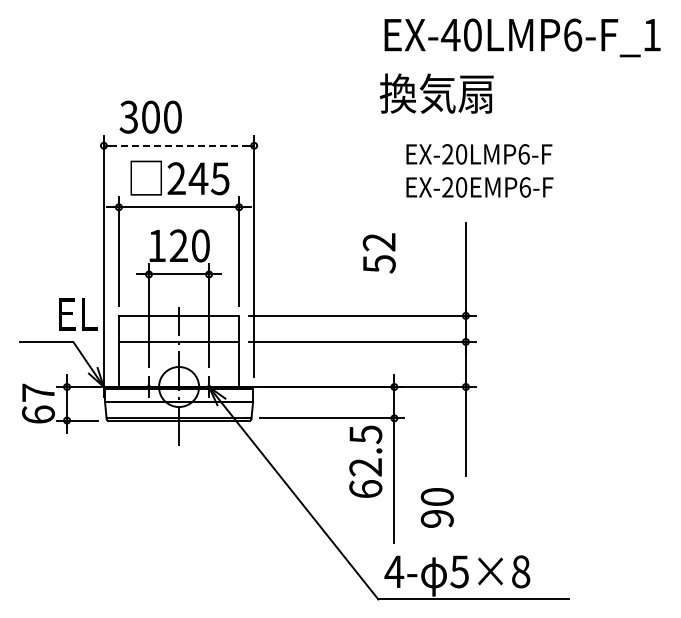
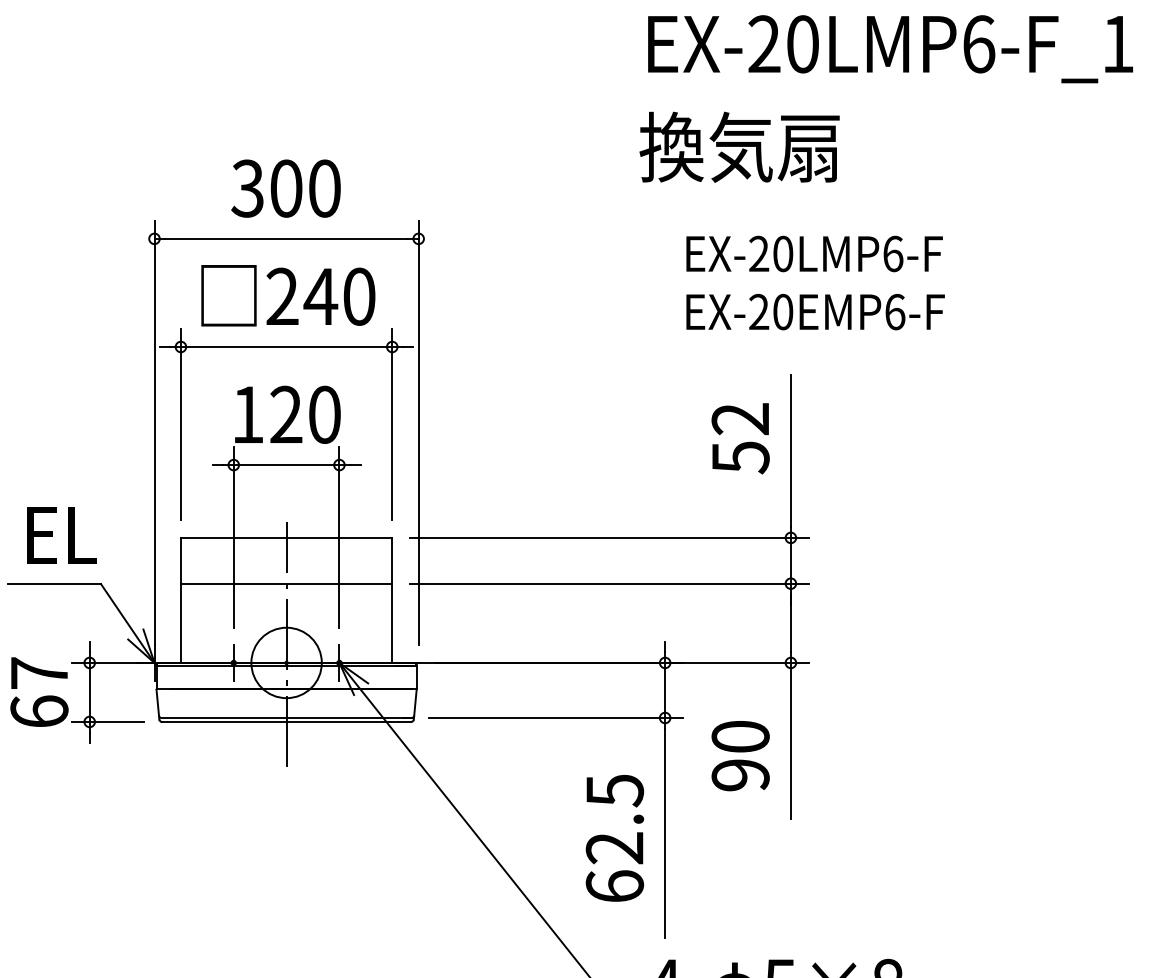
text: (450, 34) -> (763, 43), EX-40LMP6-F_1 -> EX-20LMP6-F_1
text: (150, 116) -> (285, 187), moved
line: (179, 145) -> (287, 238), dashed -> solid
text: (220, 178) -> (359, 296), 245 -> 240
text: (378, 253) -> (739, 438), moved
text: (78, 314) -> (62, 535), moved
text: (365, 461) -> (614, 837), moved
text: (436, 507) -> (739, 755), moved

